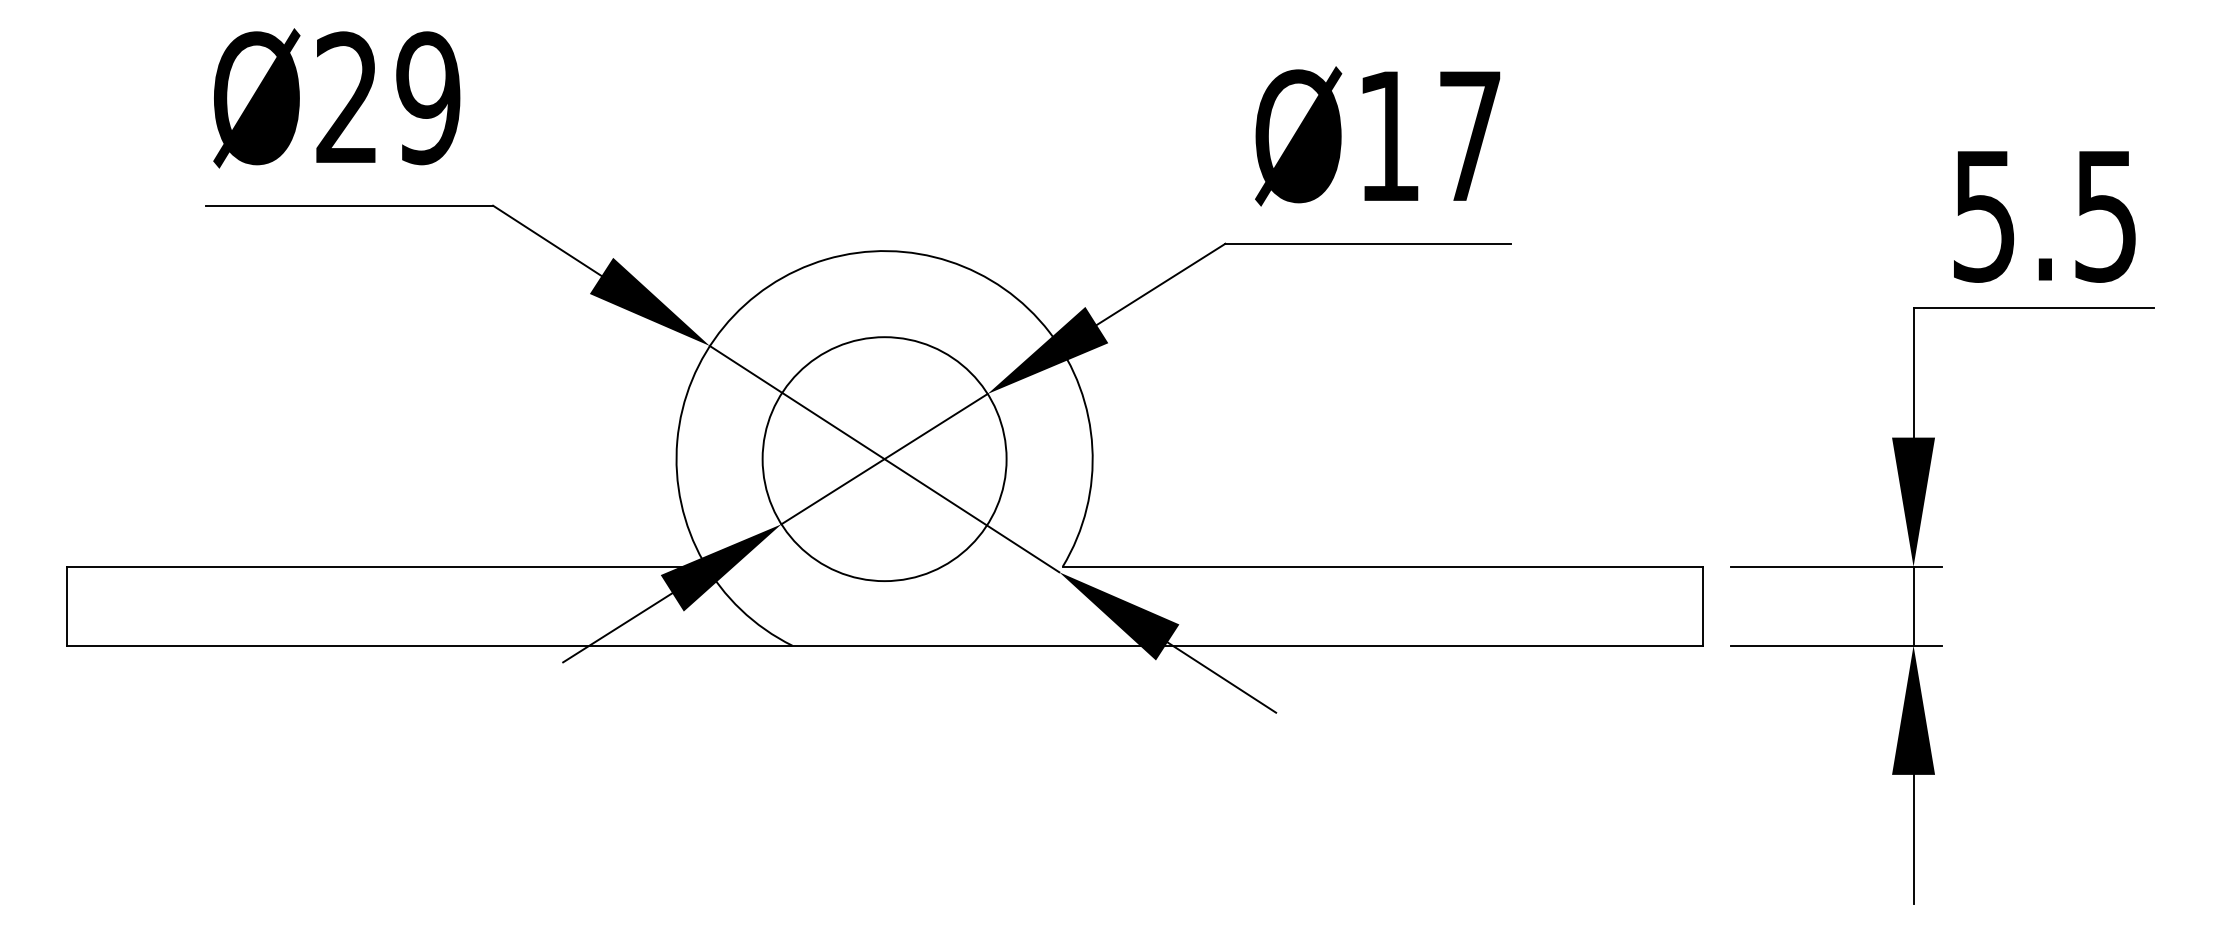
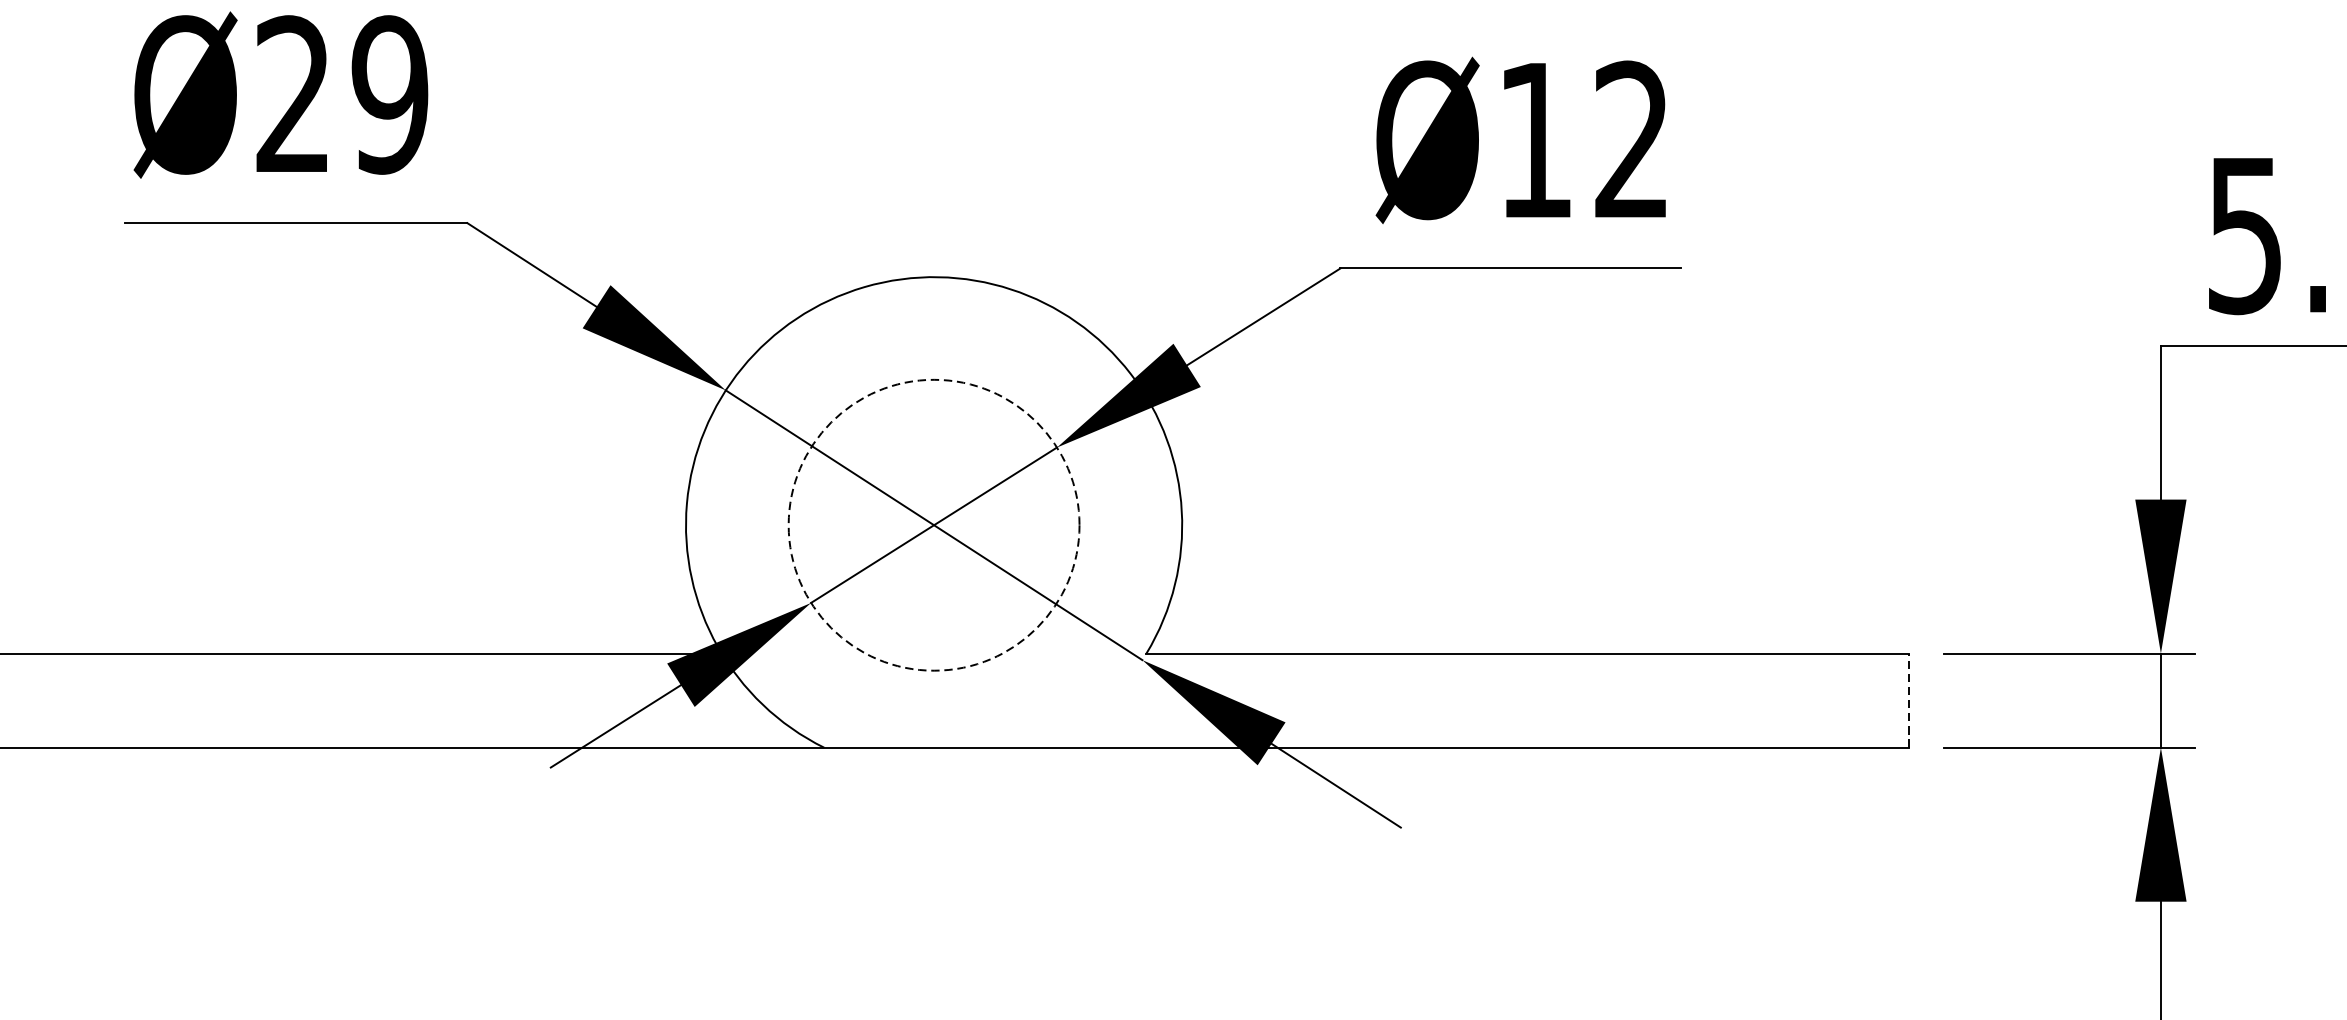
text: (1469, 134) -> (1631, 138), Ø17 -> Ø12
circle: (884, 459) -> (933, 525), solid -> dashed
line: (1702, 605) -> (1909, 699), solid -> dashed

